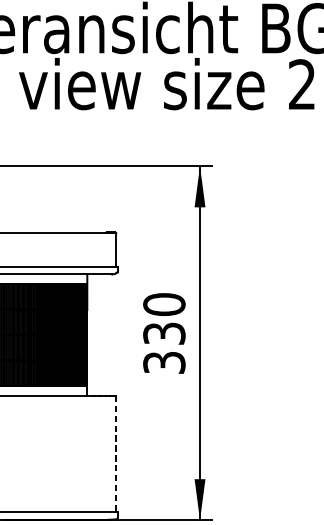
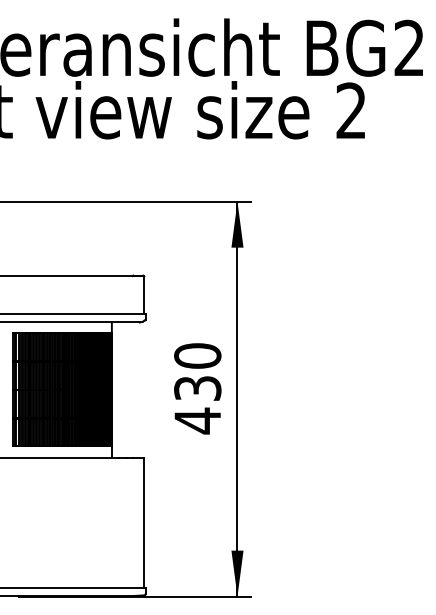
text: (164, 362) -> (197, 420), 330 -> 430
line: (116, 453) -> (144, 522), dashed -> solid

